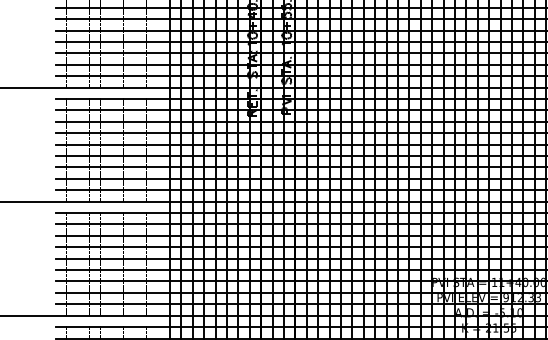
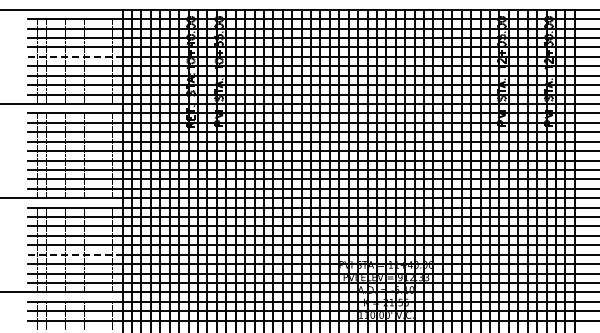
line: (114, 30) -> (76, 56), solid -> dashed
line: (114, 269) -> (76, 254), solid -> dashed

